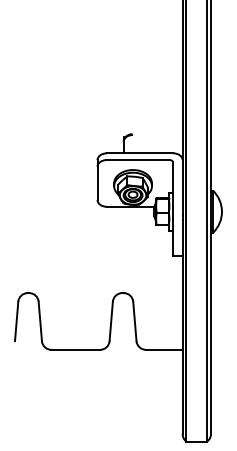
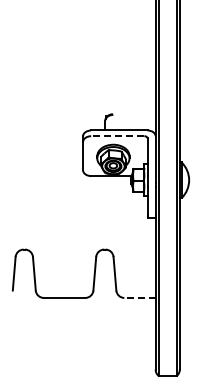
line: (137, 160) -> (117, 136), solid -> dashed
line: (164, 349) -> (140, 297), solid -> dashed

